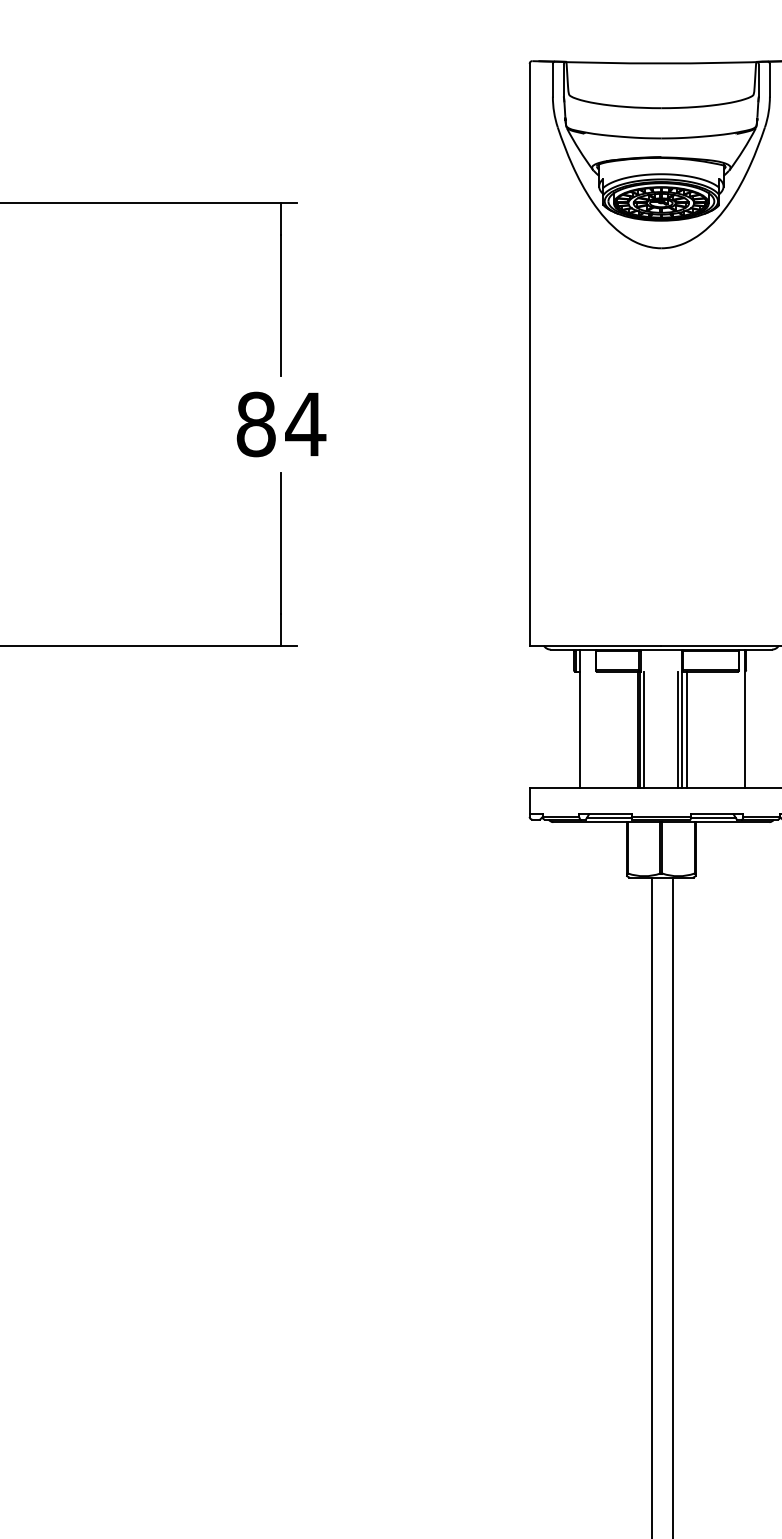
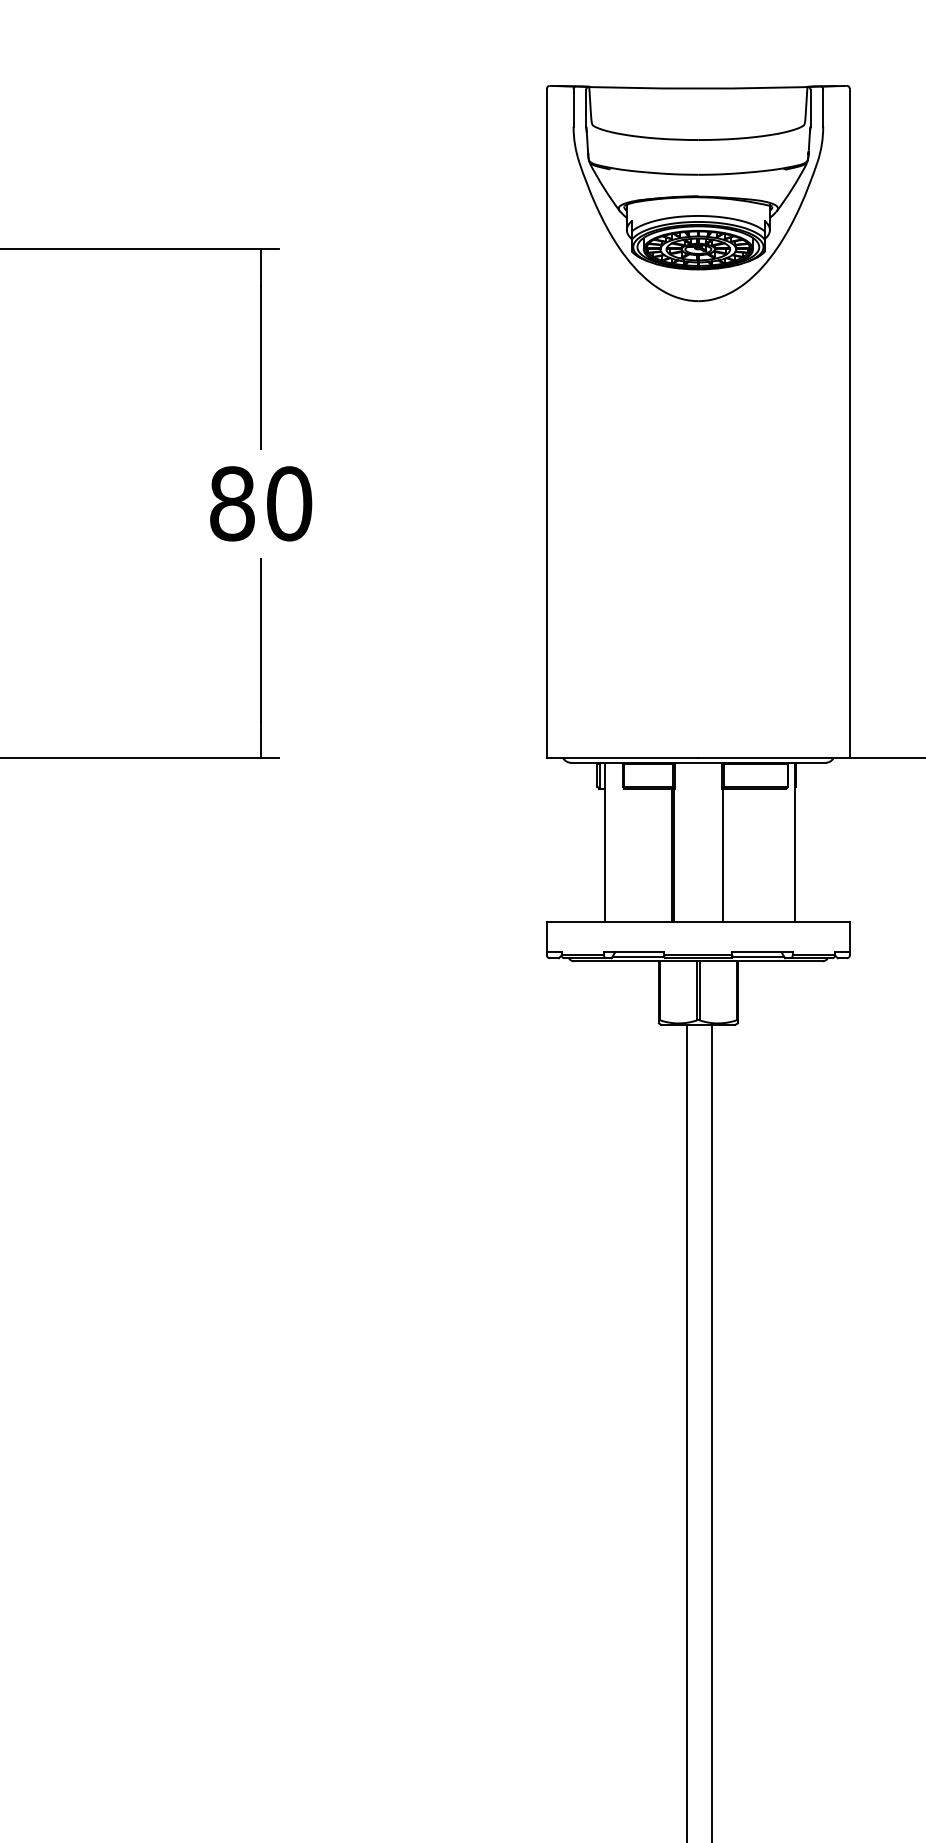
text: (305, 424) -> (289, 503), 84 -> 80
line: (644, 729) -> (678, 854), removed
line: (677, 729) -> (717, 854), removed
line: (687, 729) -> (728, 854), removed

